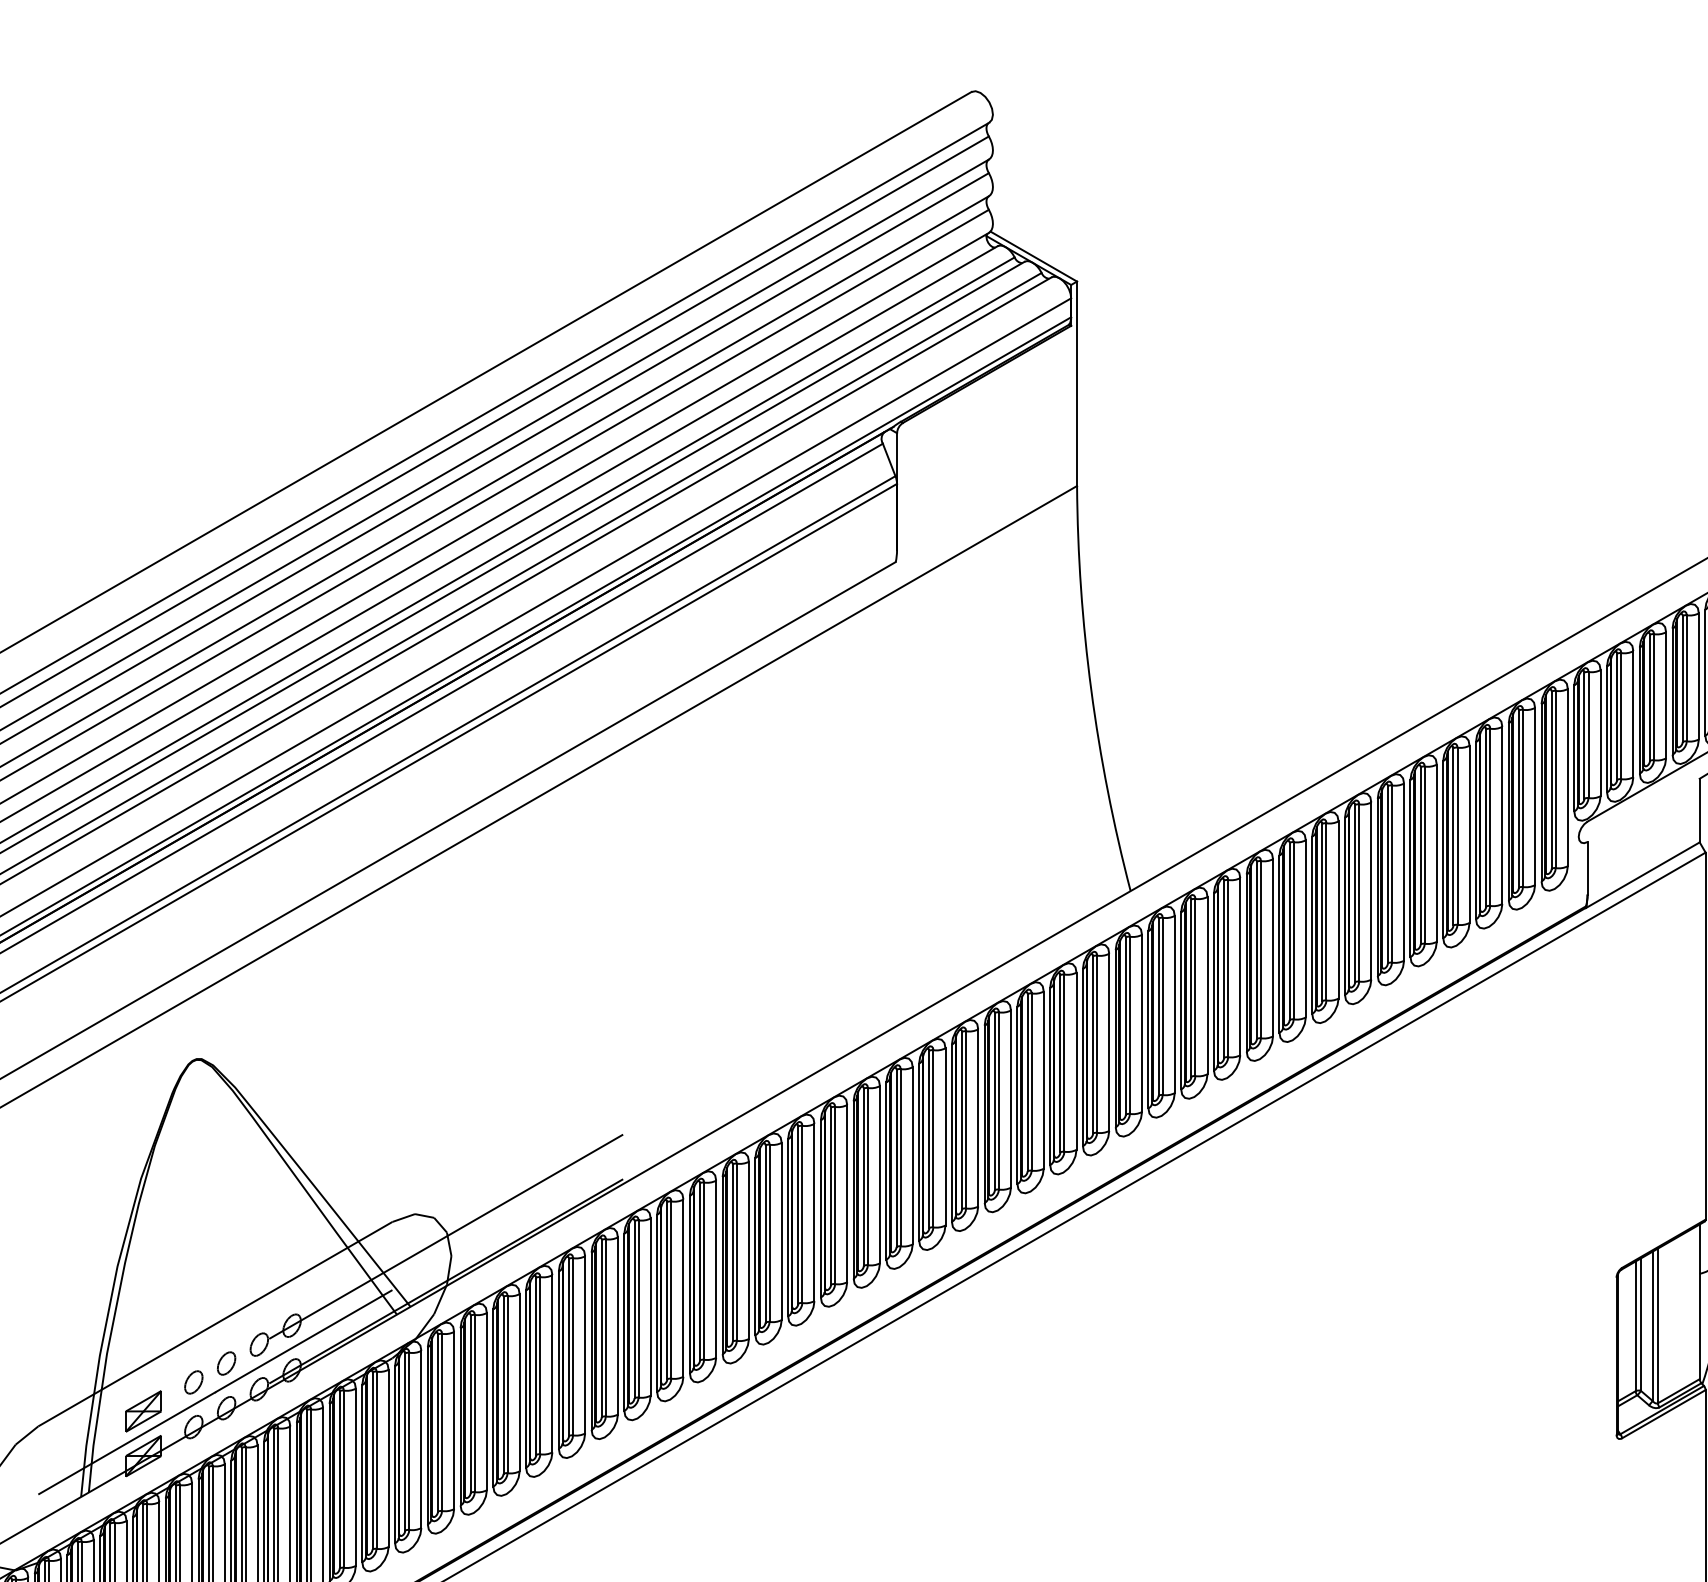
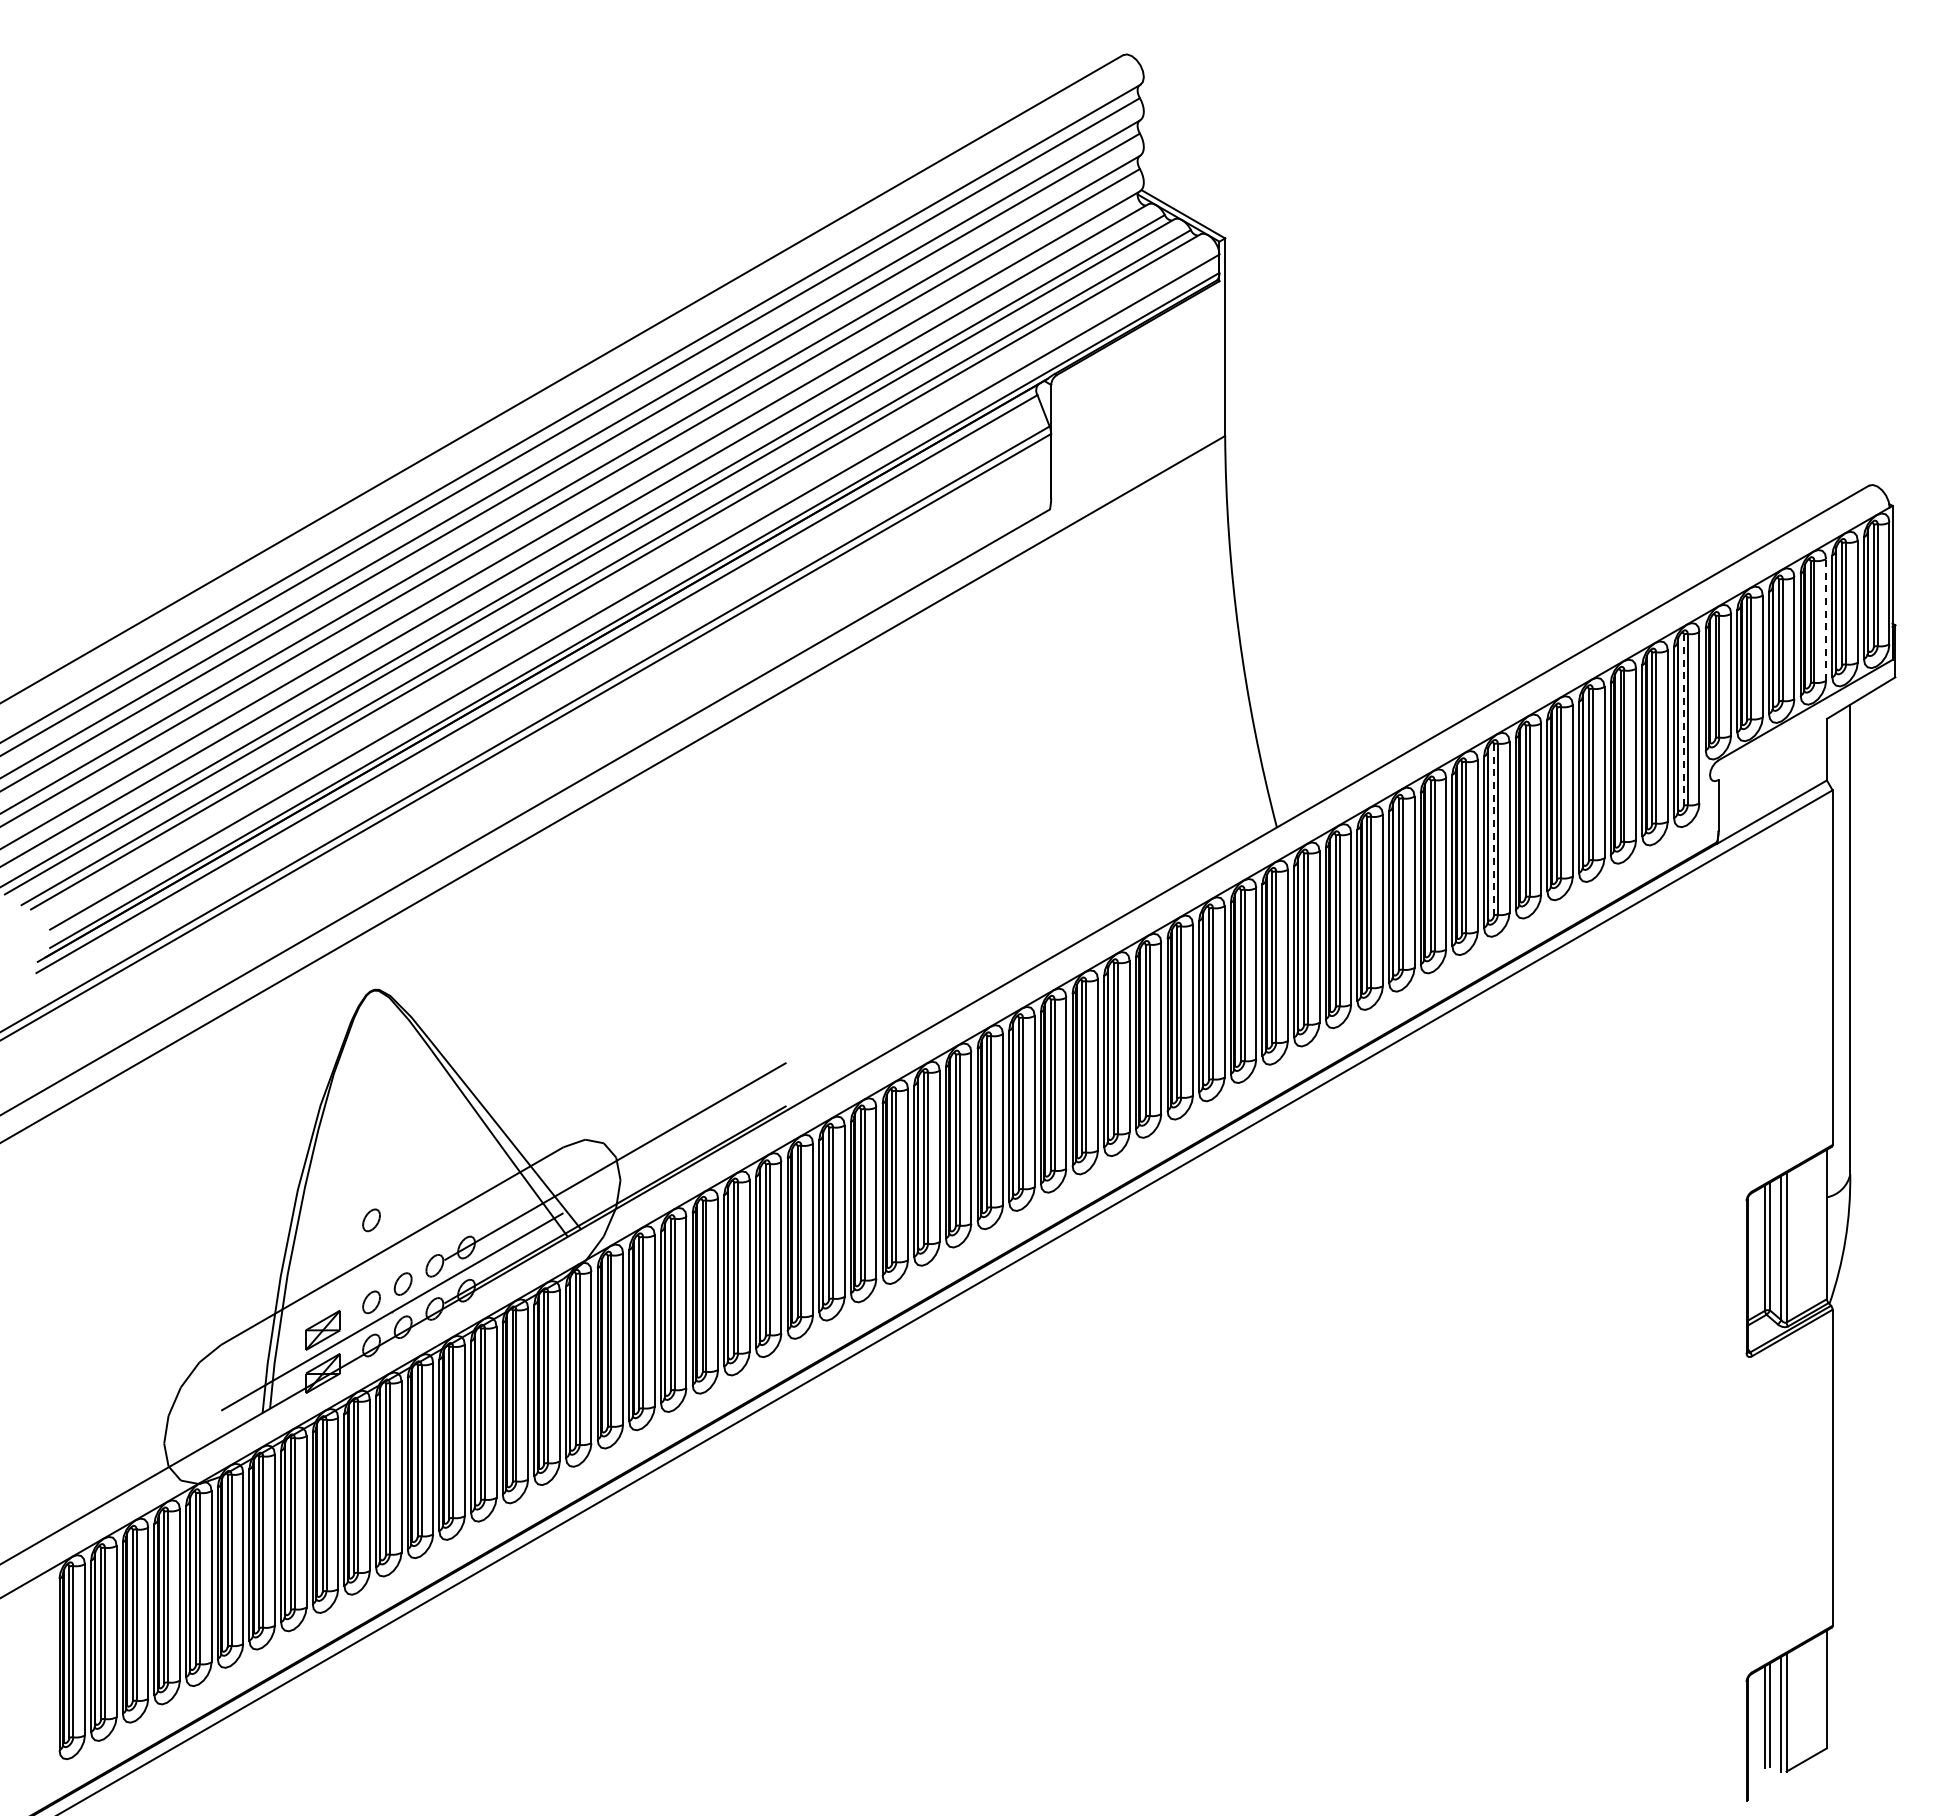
line: (1699, 676) -> (1826, 620), solid -> dashed
line: (1551, 780) -> (1683, 720), solid -> dashed
line: (1354, 893) -> (1493, 829), solid -> dashed
part: (193, 1297) -> (371, 1220), added

